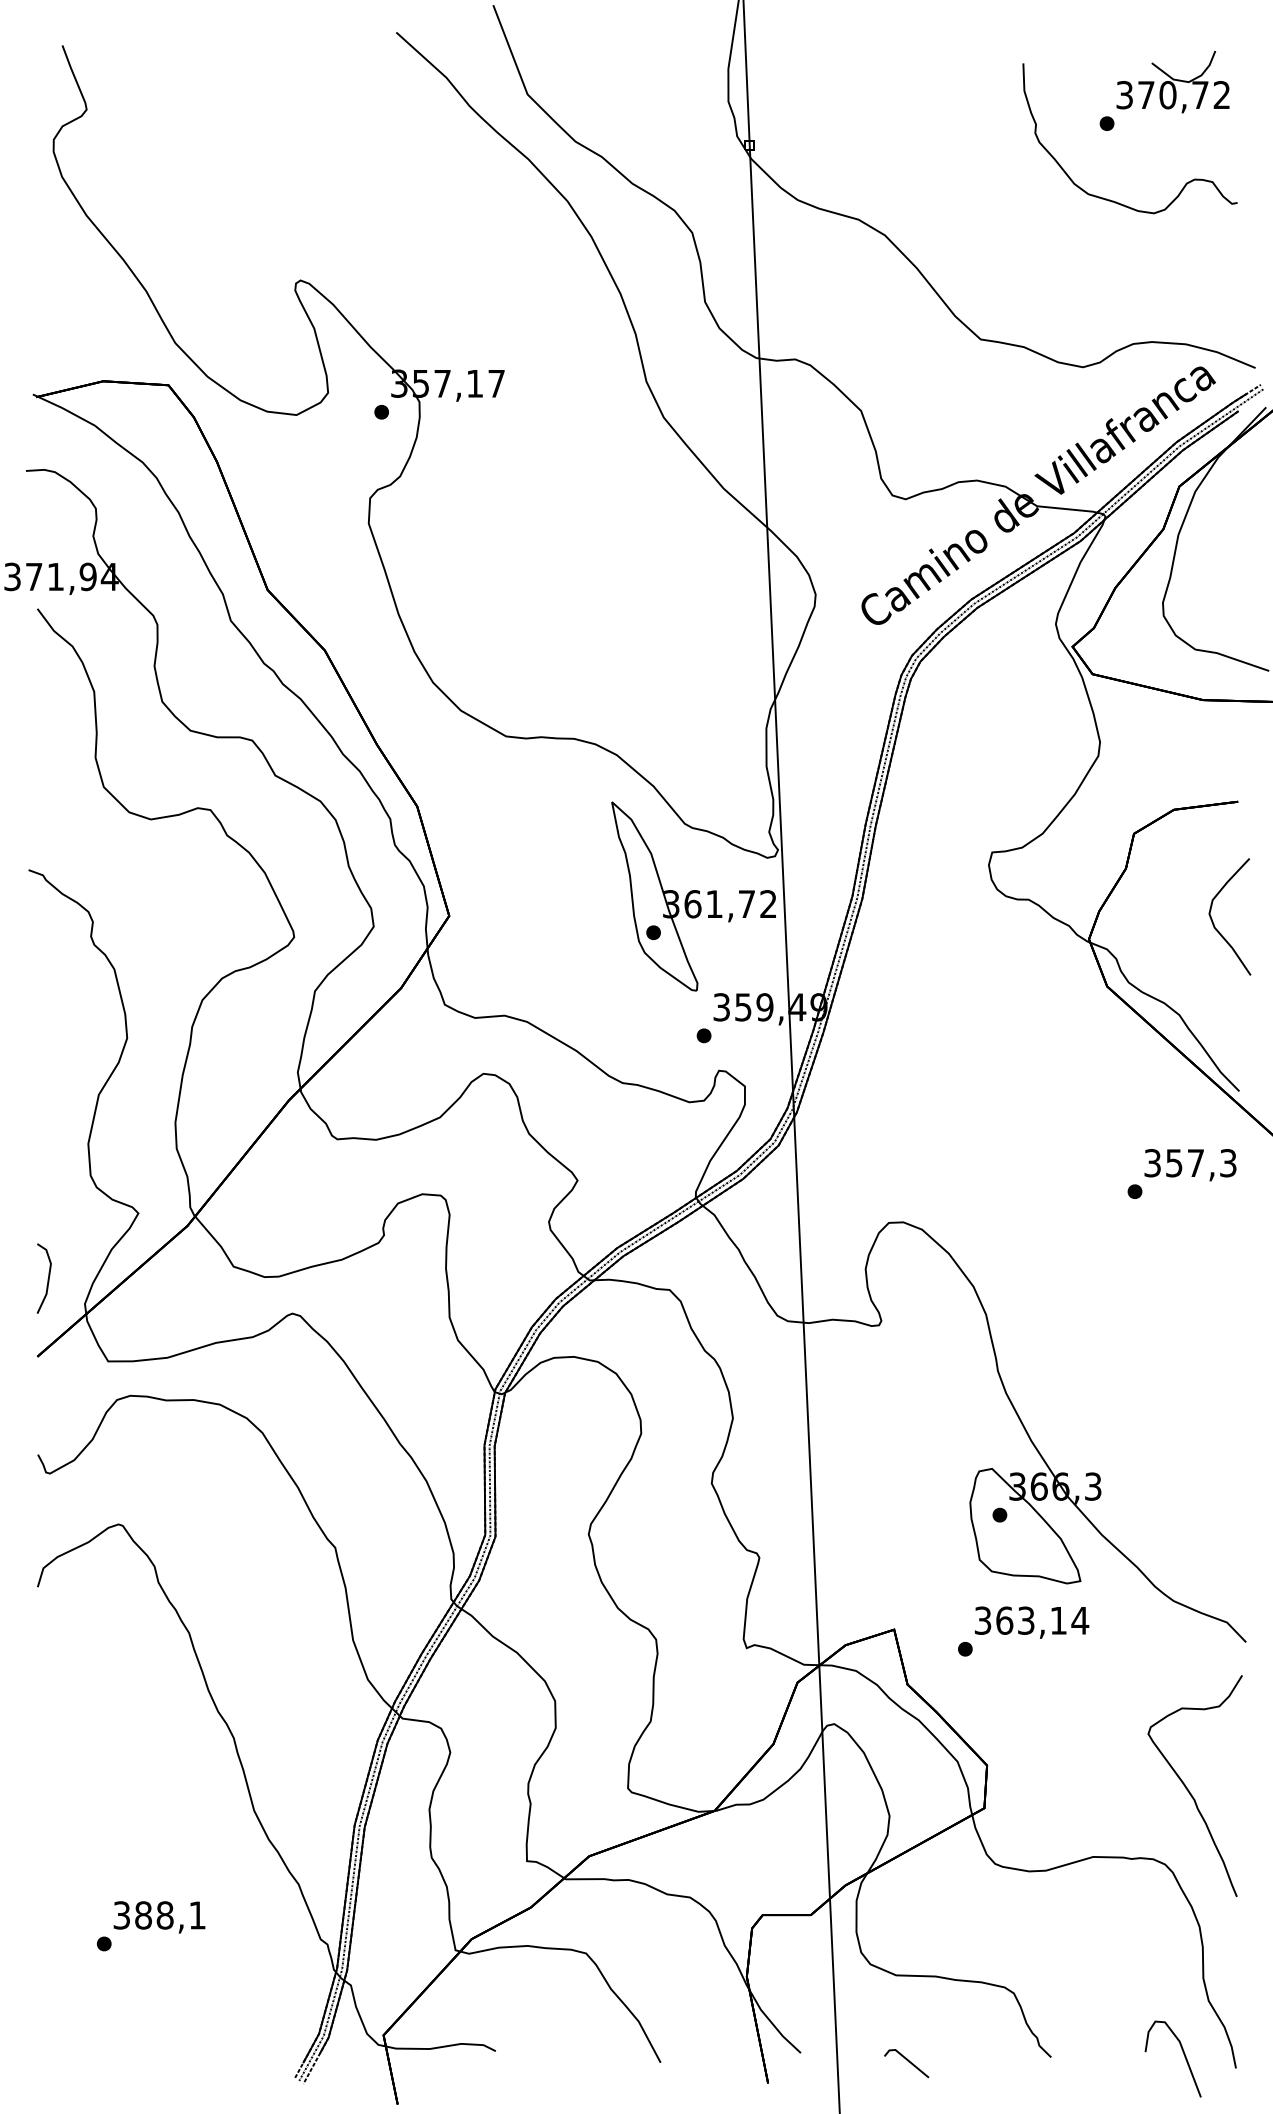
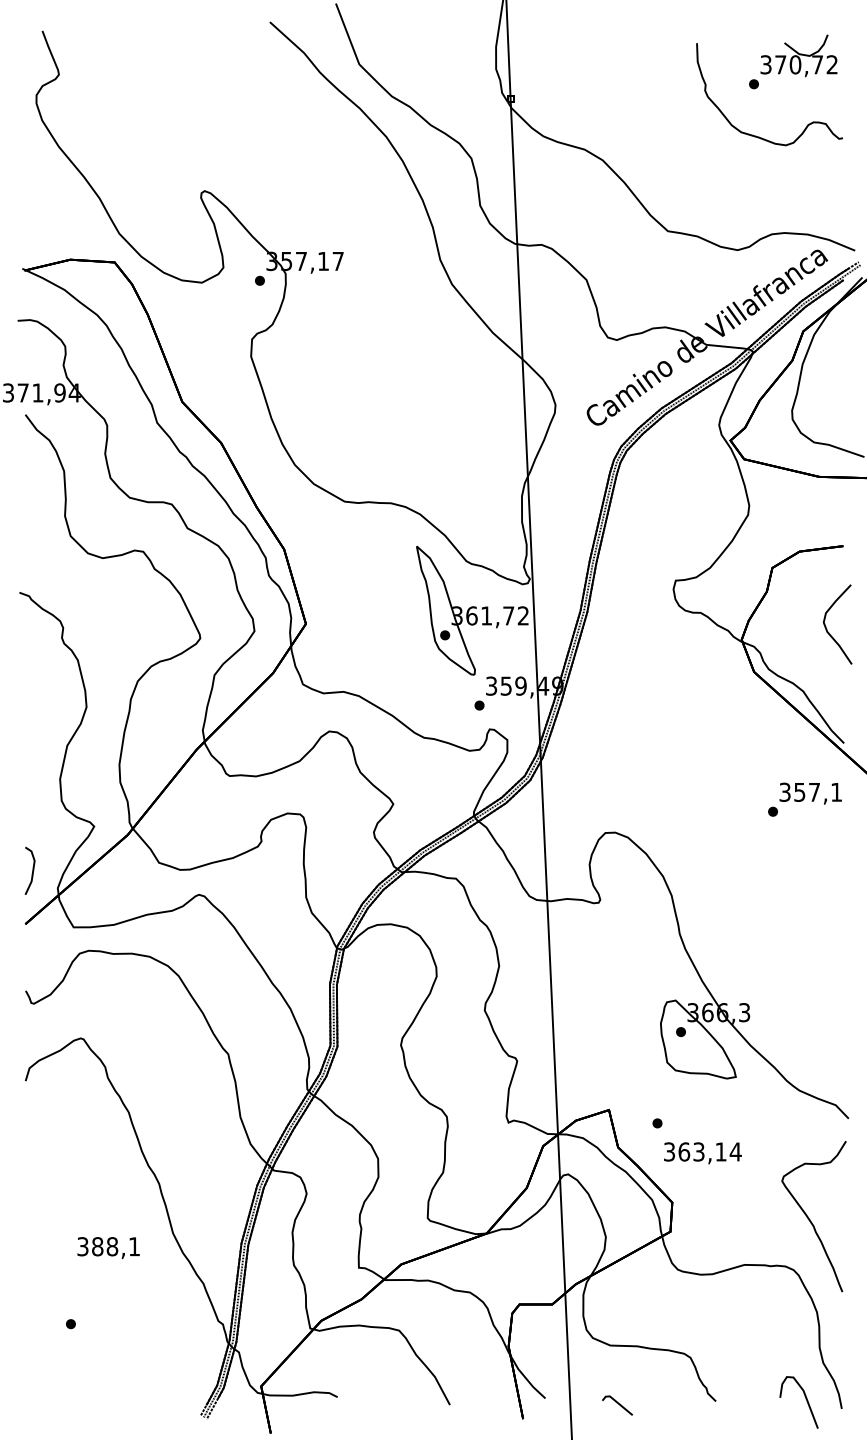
text: (1228, 1161) -> (836, 791), 357,3 -> 357,1
text: (1031, 1622) -> (702, 1153), moved
text: (159, 1916) -> (108, 1247), moved

